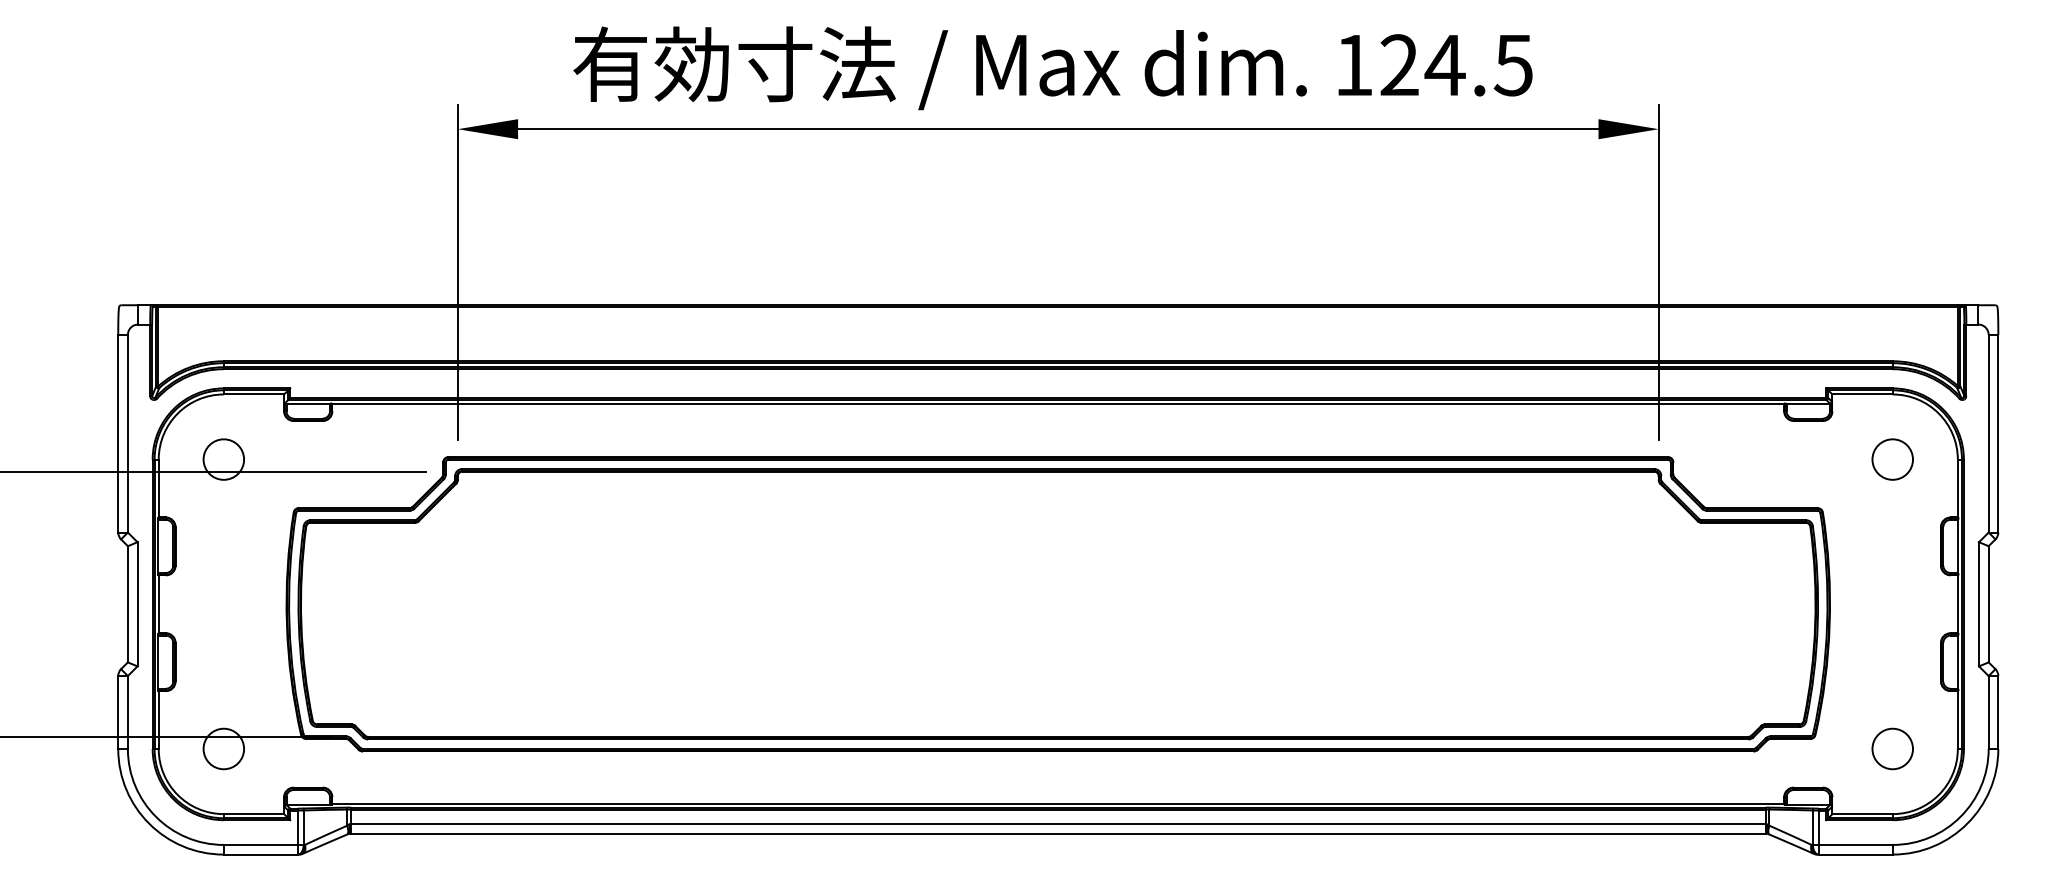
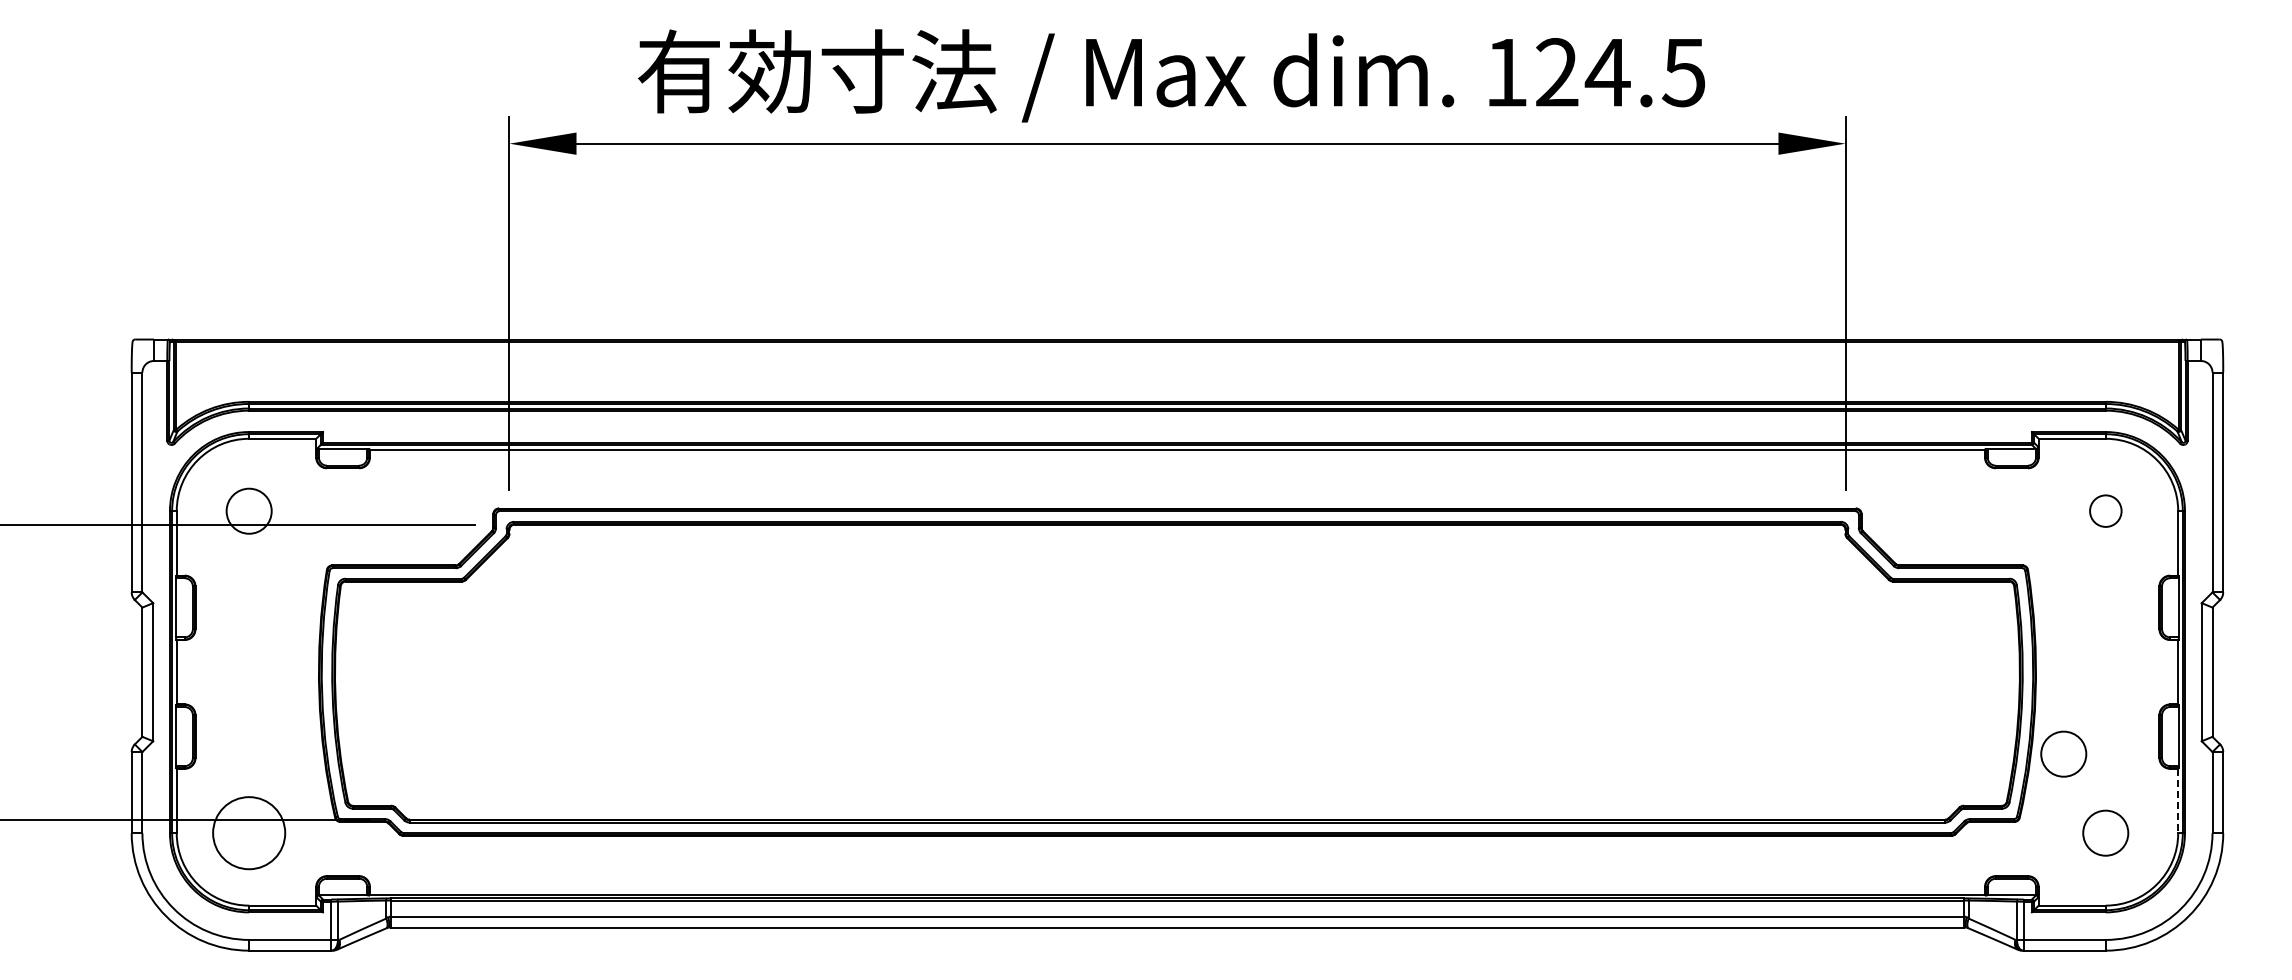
circle: (1892, 458) -> (2105, 510), size x0.7
circle: (1854, 677) -> (2063, 753), added
line: (1958, 720) -> (2178, 801), solid -> dashed
circle: (223, 748) -> (248, 832), size x1.6

